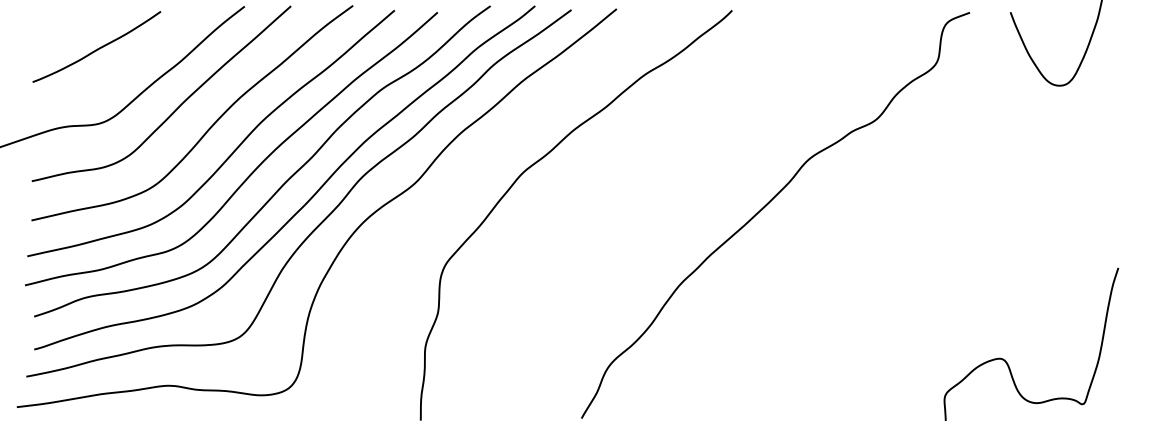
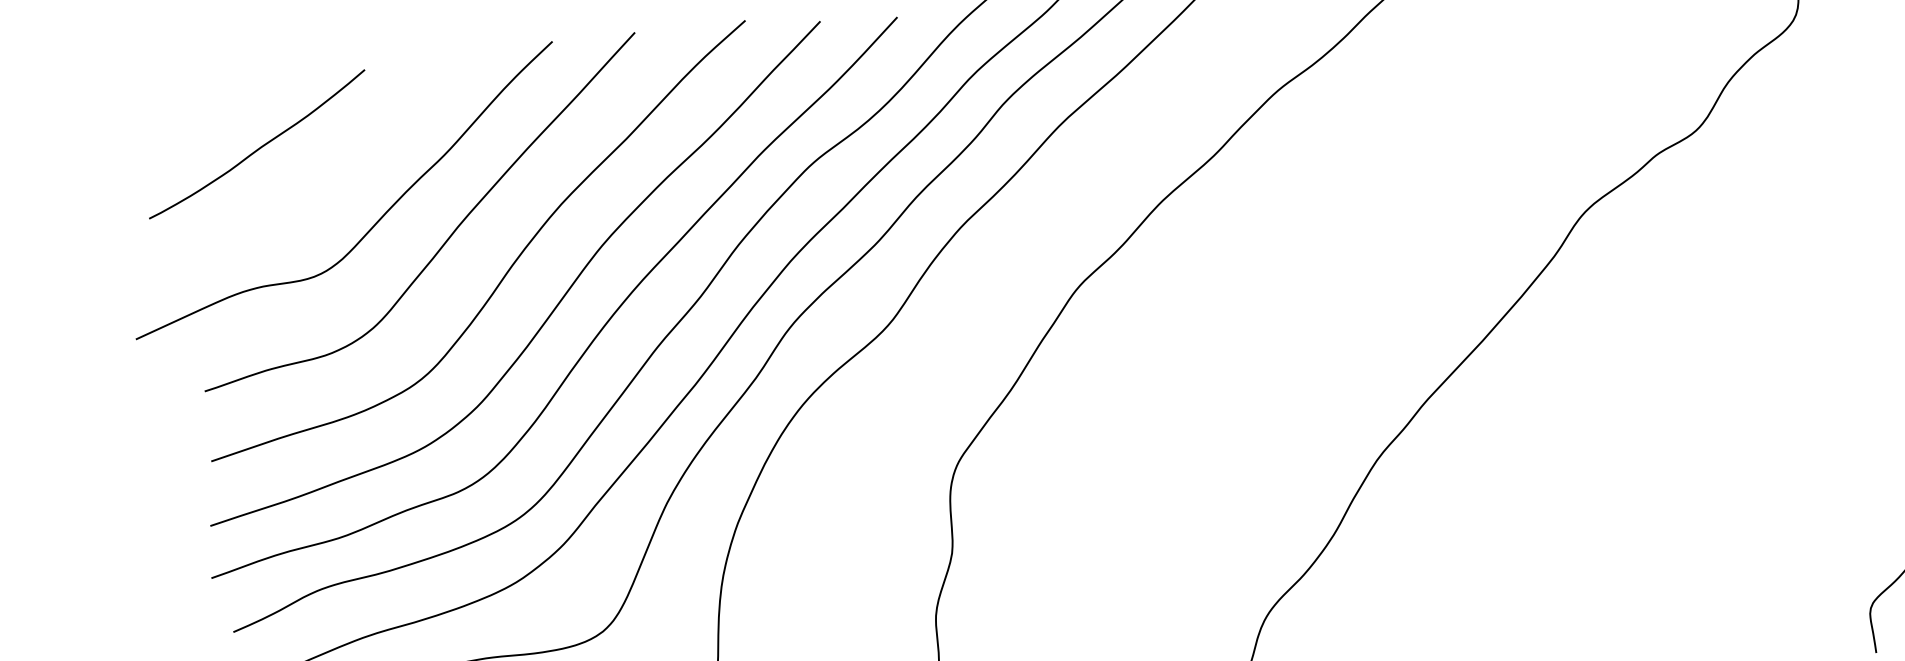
curve: (97, 48) -> (258, 147), moved

